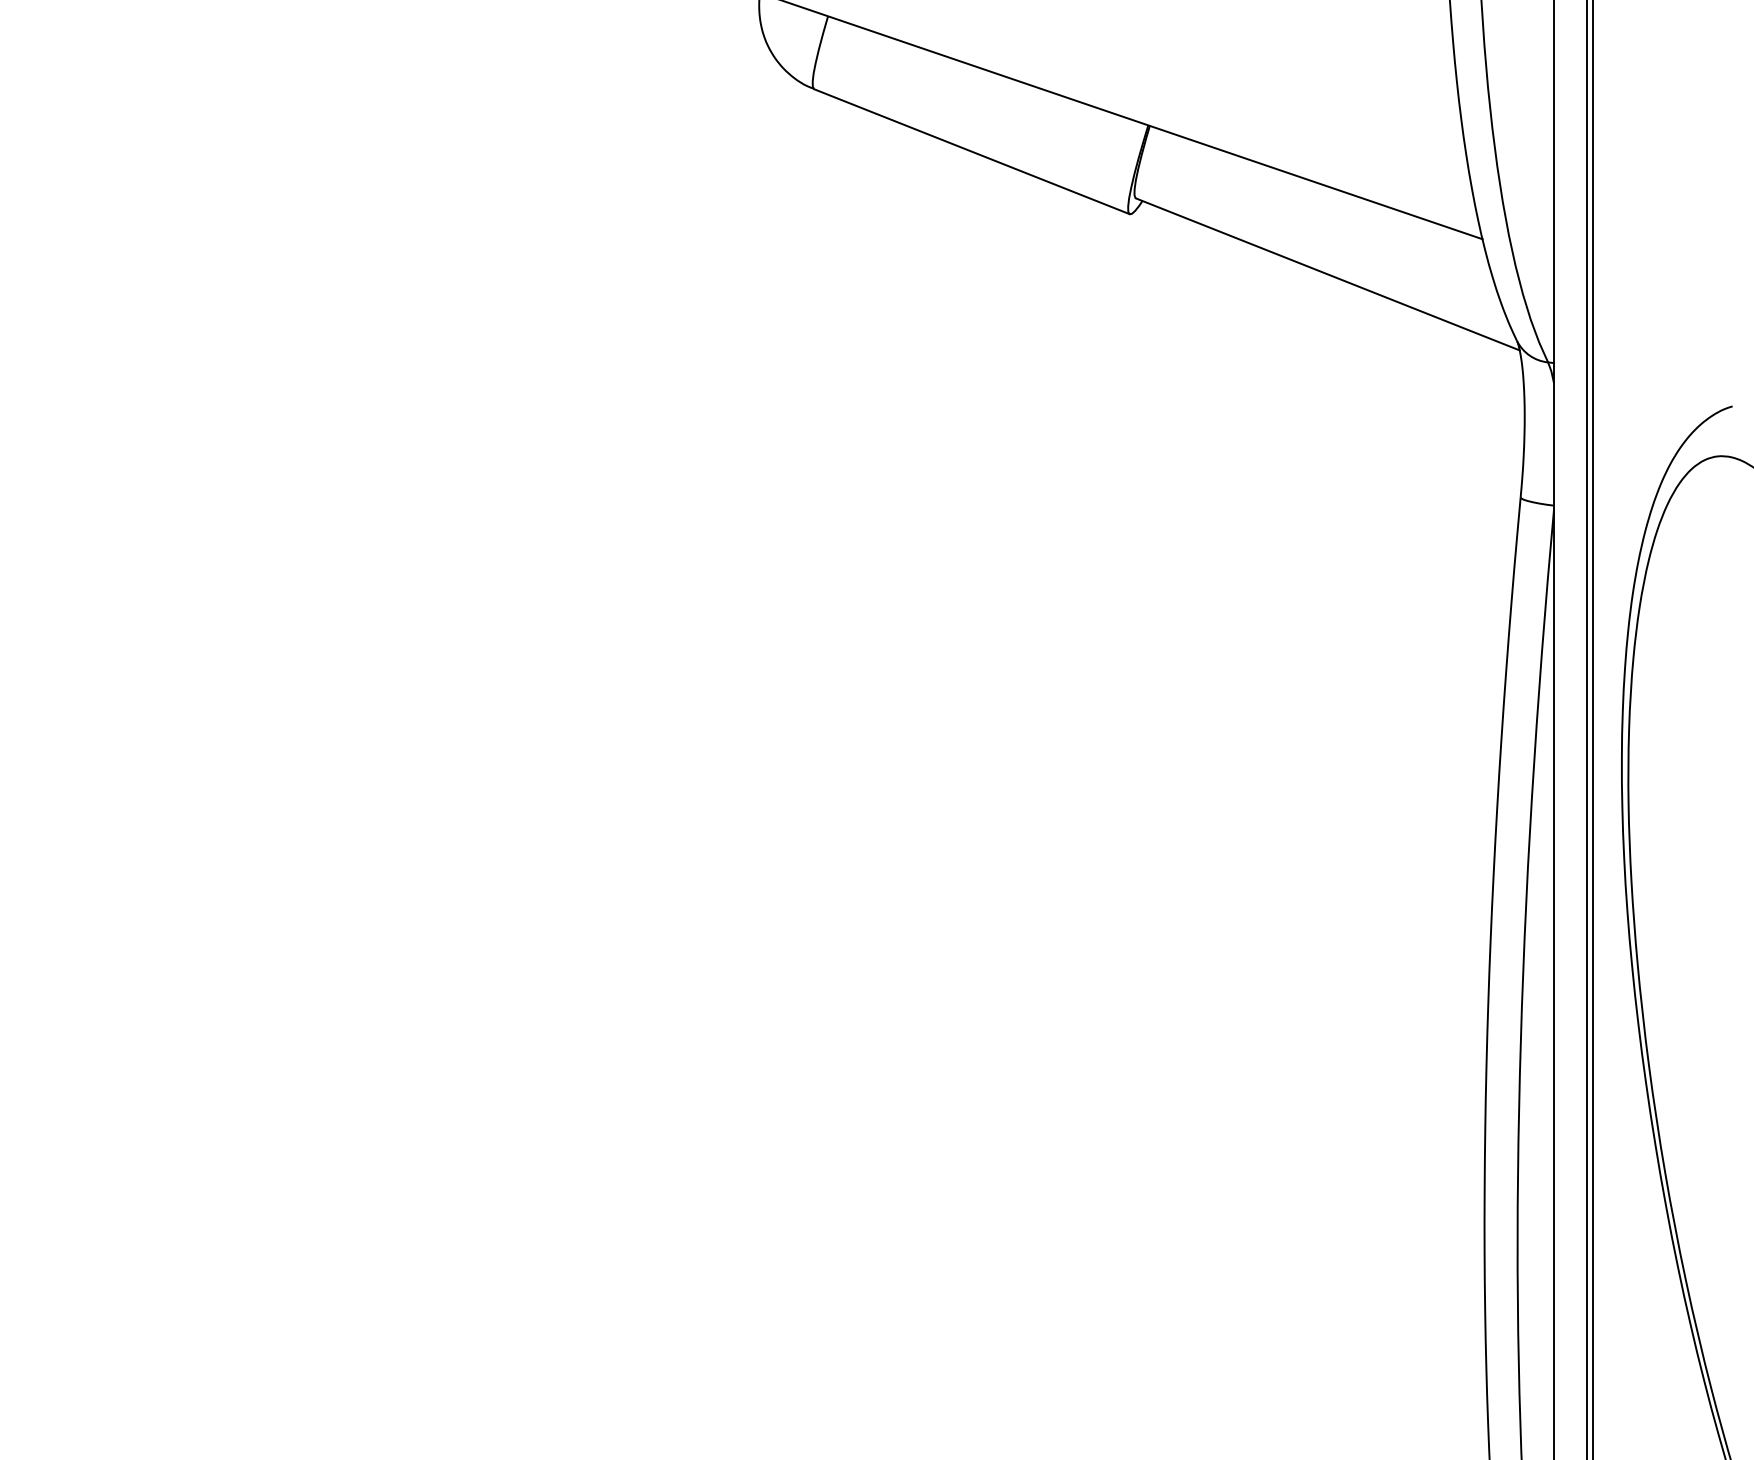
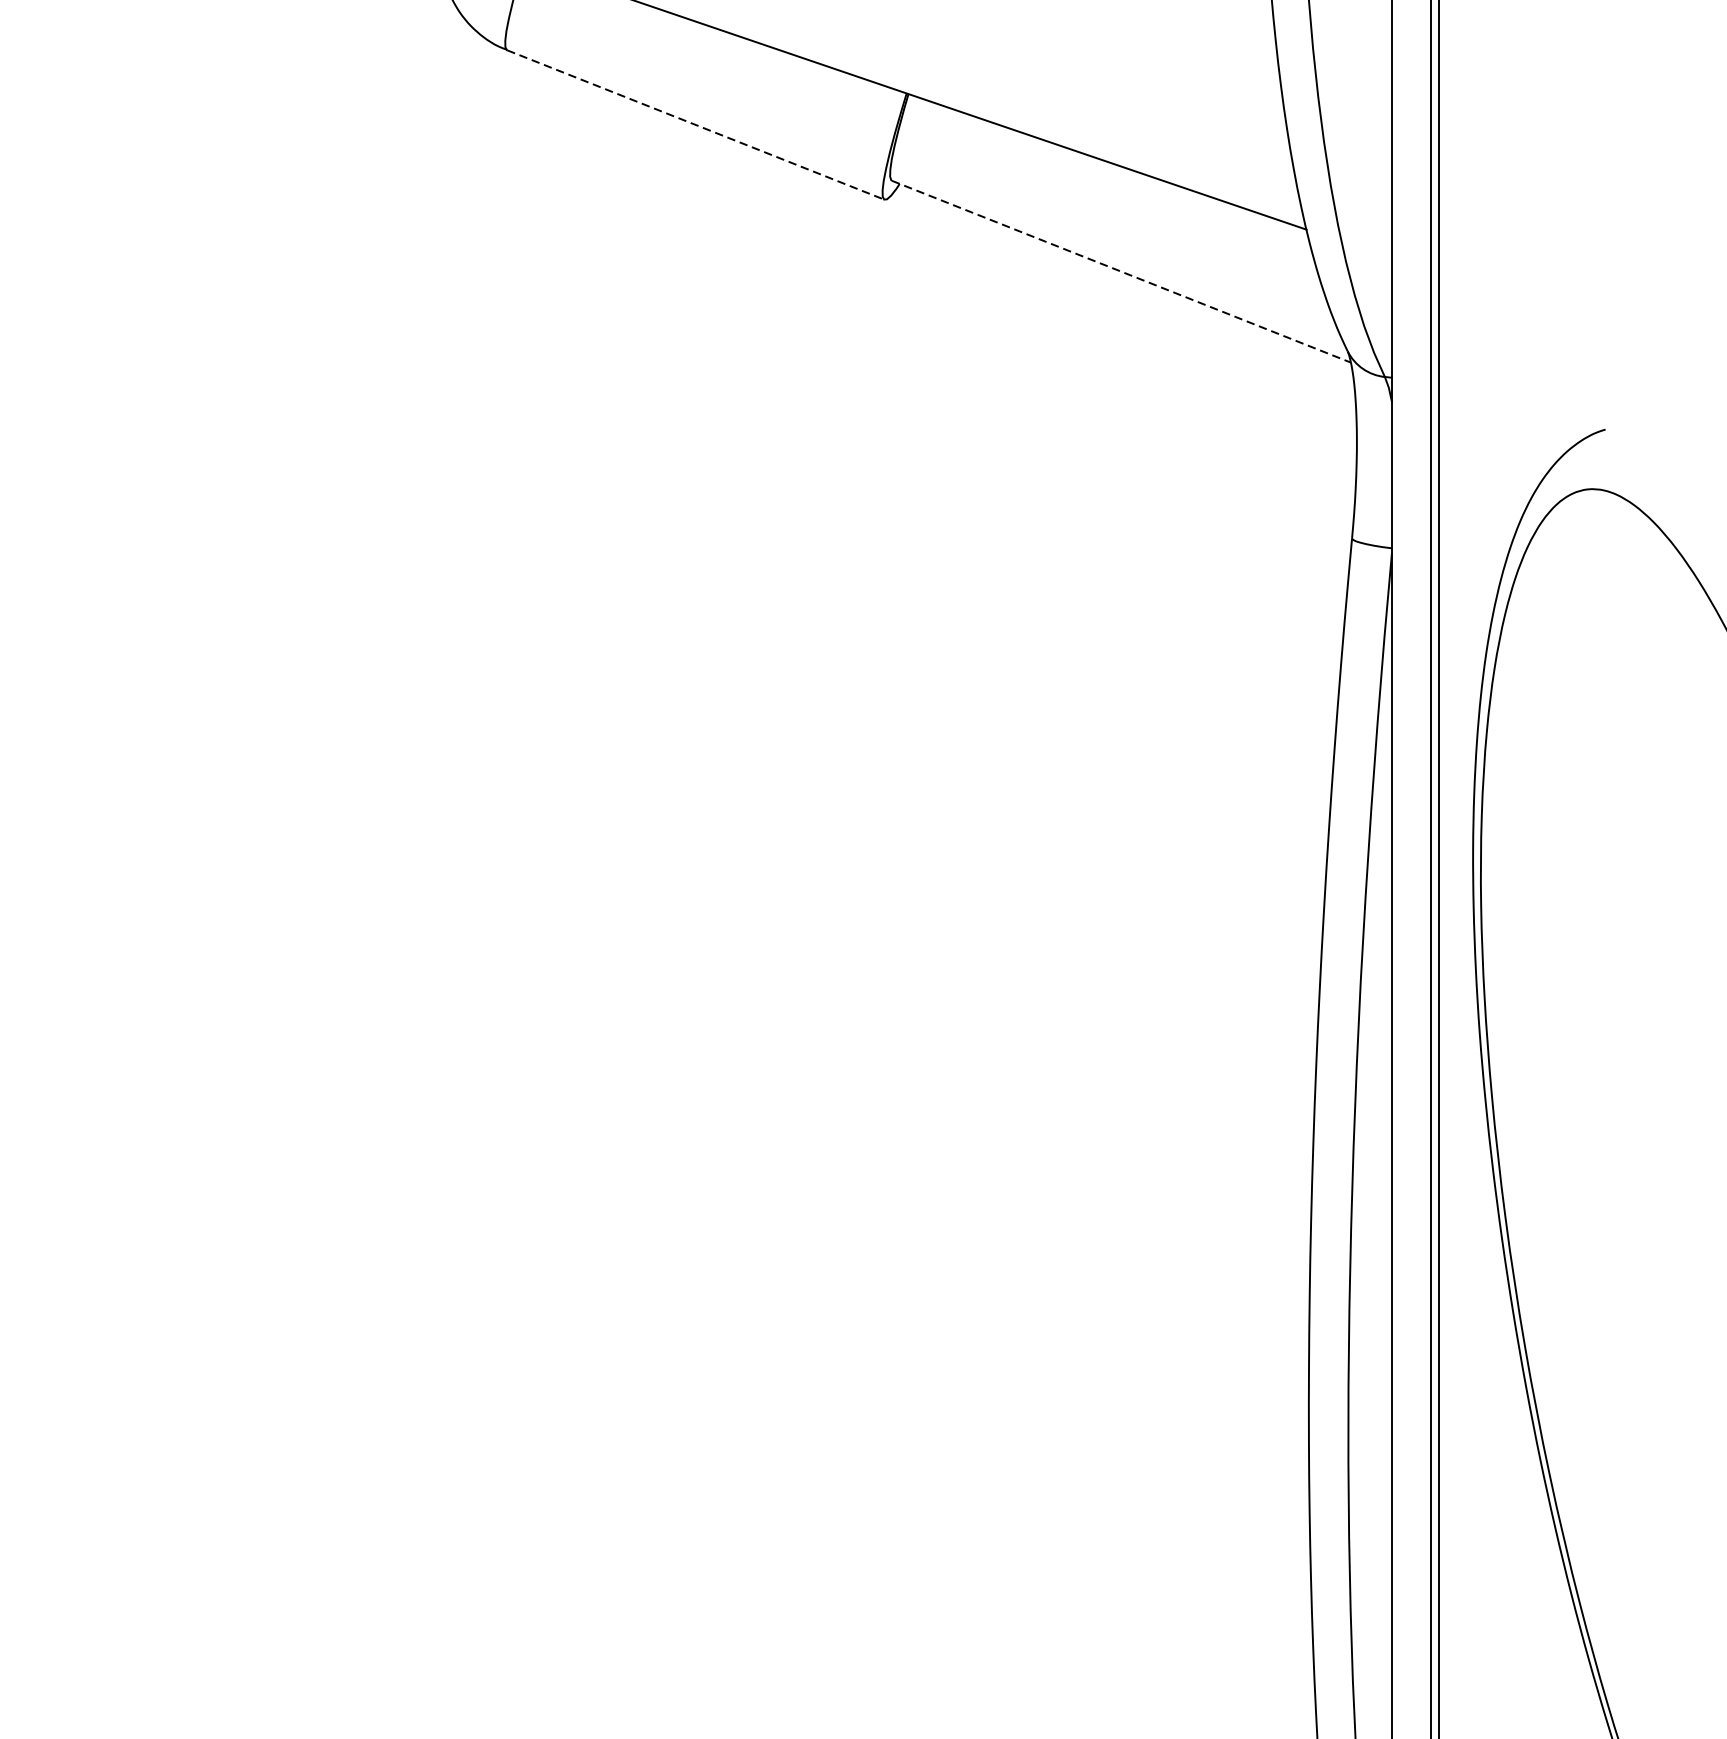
line: (972, 151) -> (696, 124), solid -> dashed
line: (1328, 274) -> (1122, 271), solid -> dashed

